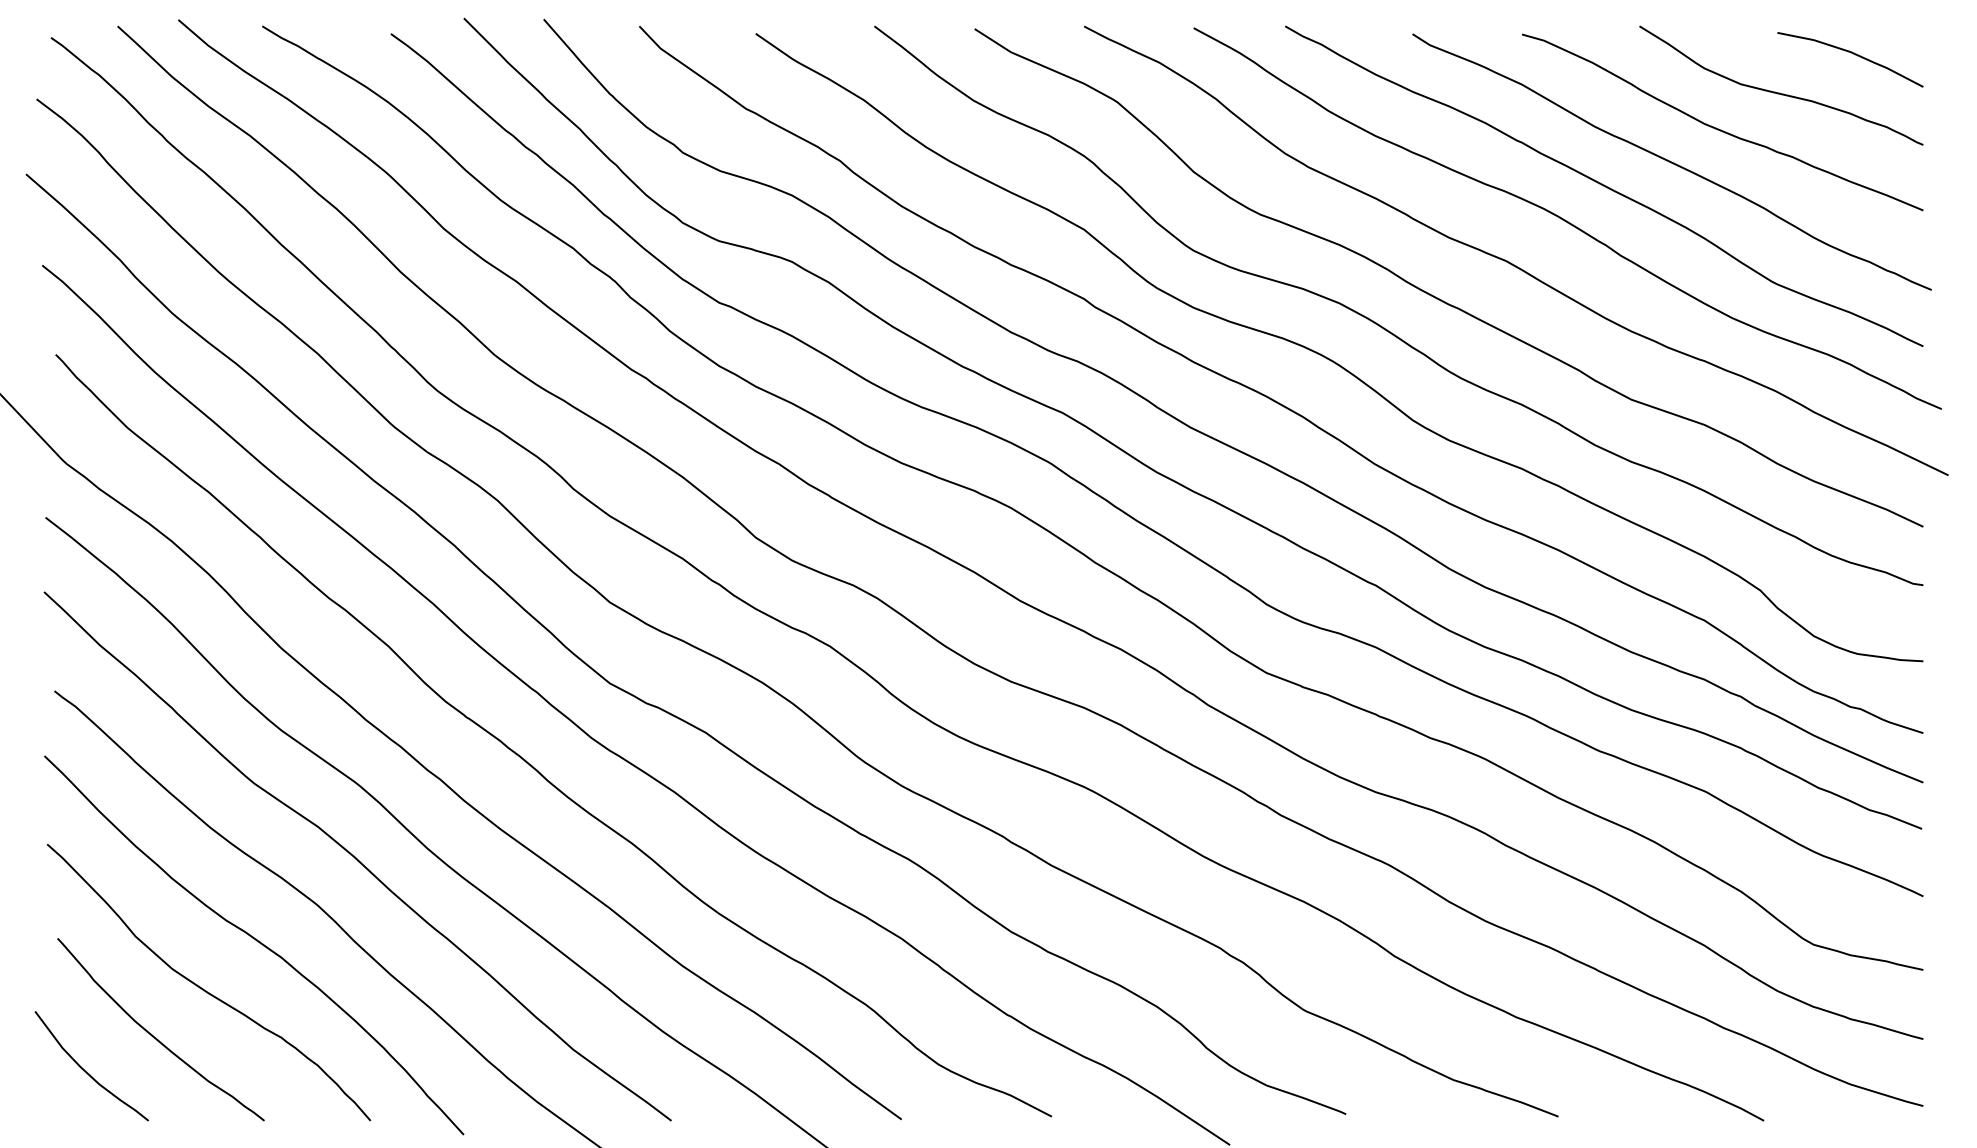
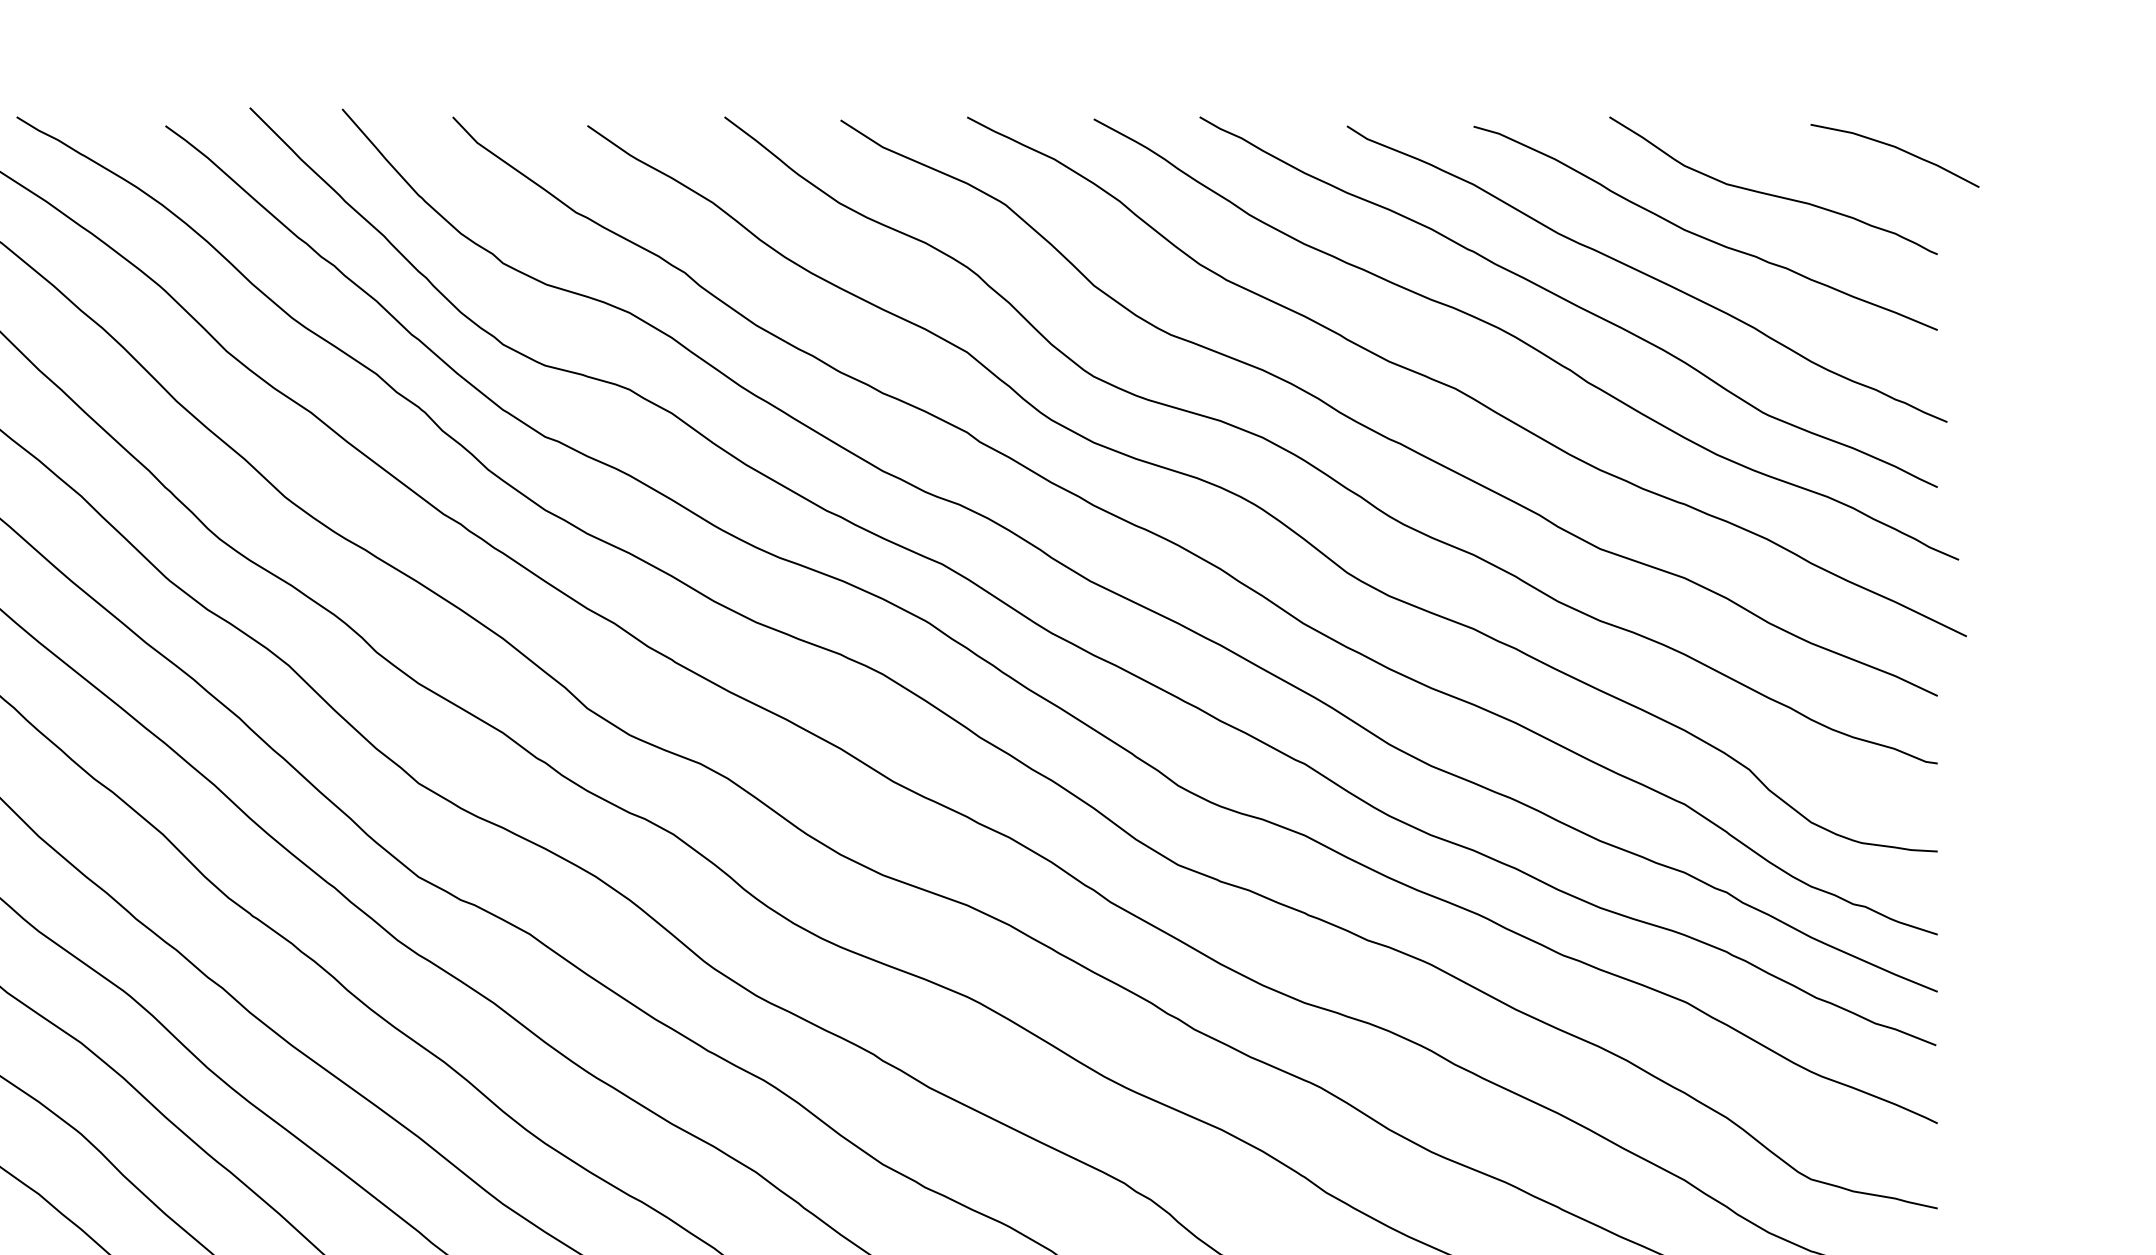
curve: (1853, 54) -> (1898, 149), moved

